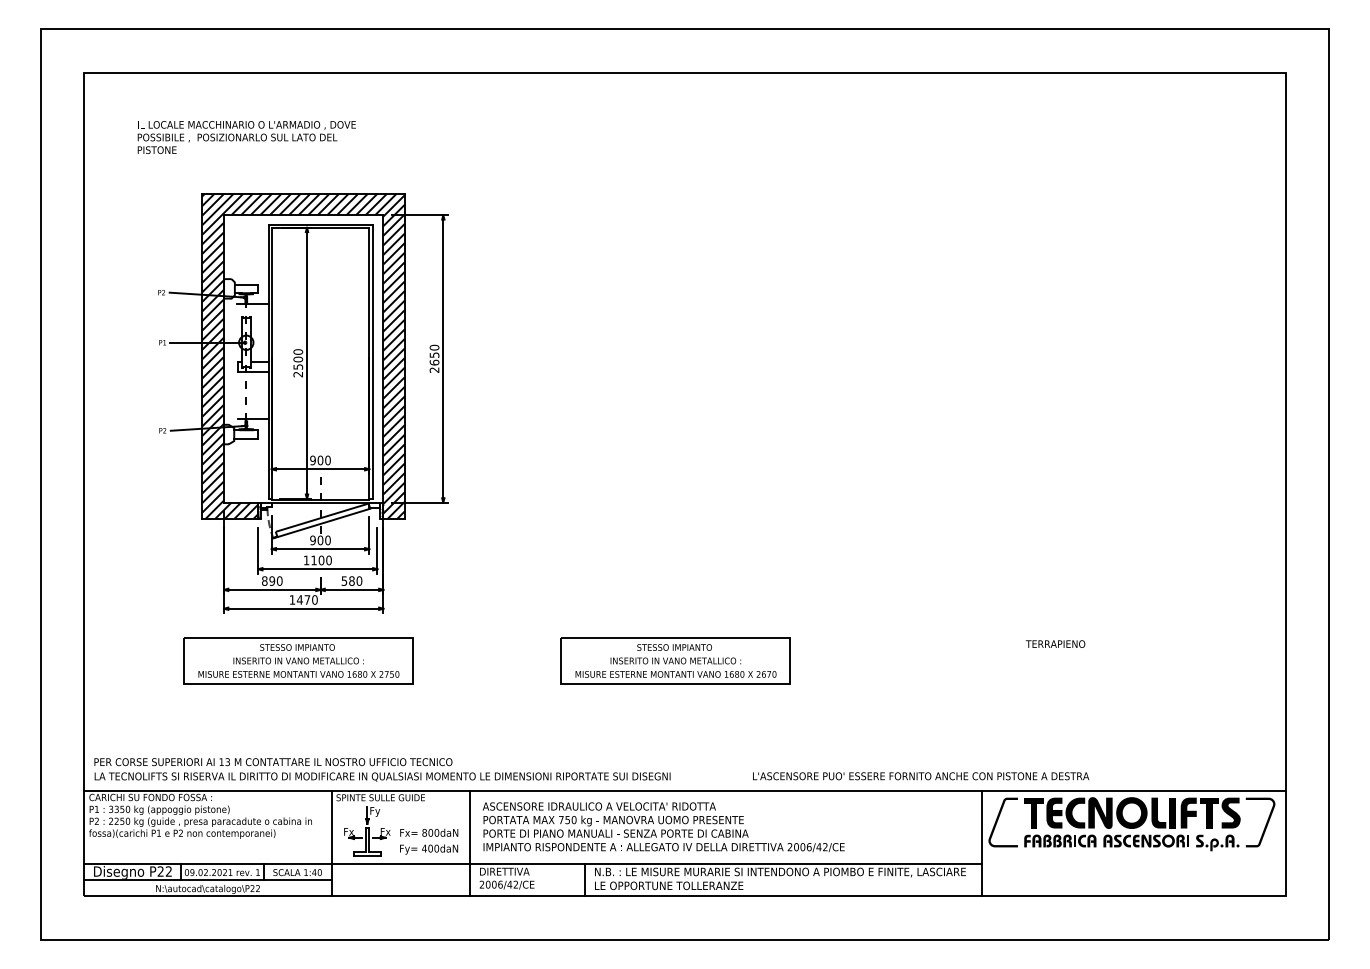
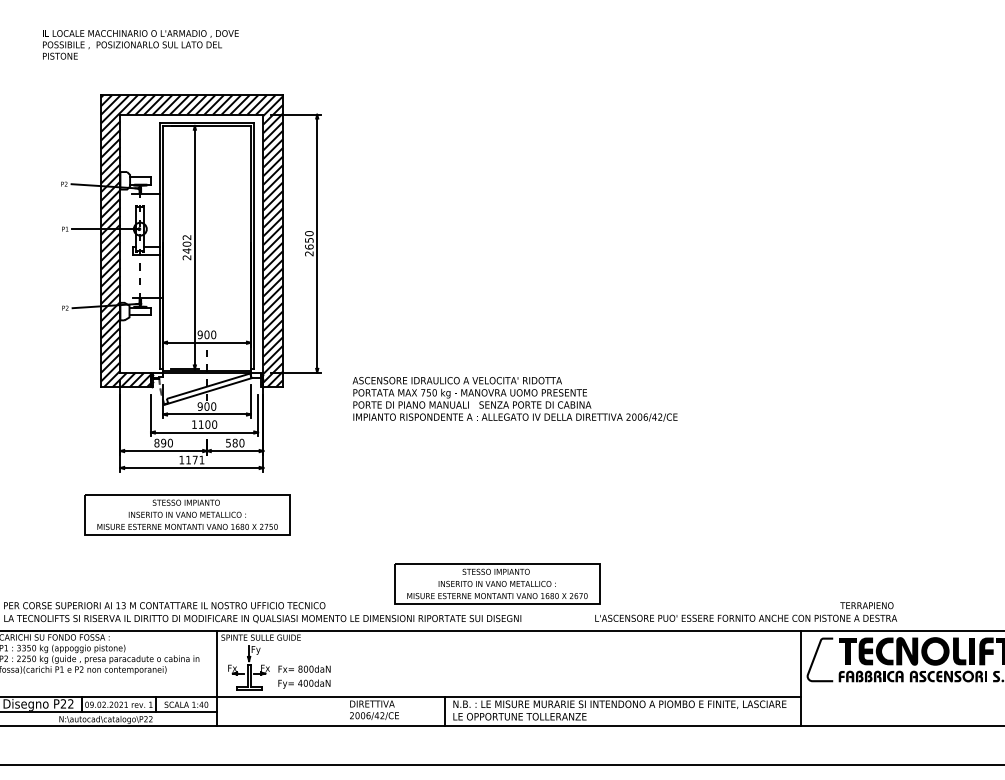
text: (298, 359) -> (187, 244), 2500 -> 2402
text: (306, 599) -> (194, 459), 1470 -> 1171
text: (1055, 643) -> (866, 605), moved
part: (675, 660) -> (496, 583), moved
text: (663, 827) -> (514, 399), moved
line: (470, 843) -> (341, 678), removed

